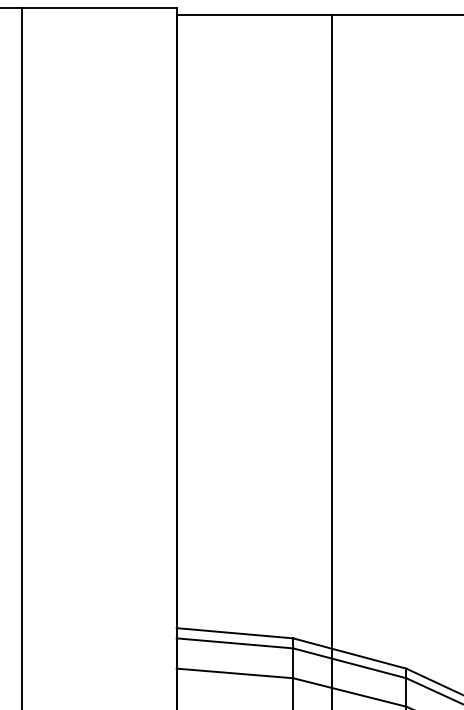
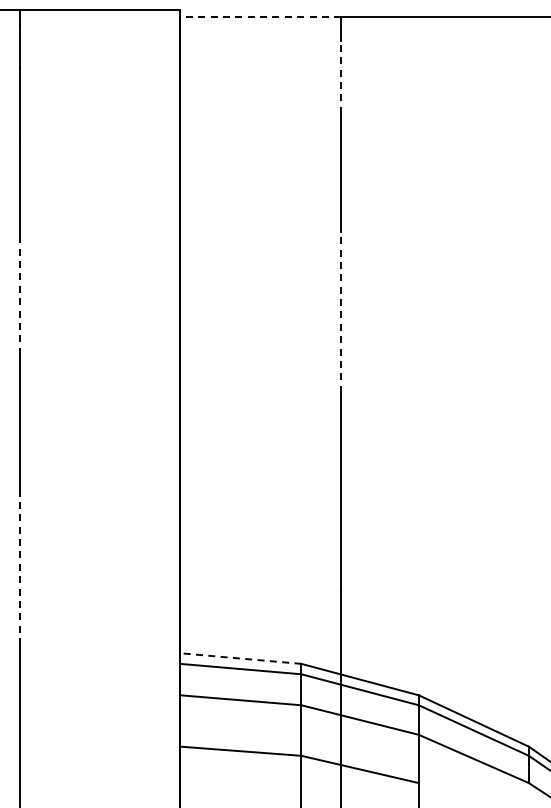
line: (253, 14) -> (260, 16), solid -> dashed
line: (331, 73) -> (341, 77), solid -> dashed
line: (21, 282) -> (19, 294), solid -> dashed
line: (331, 298) -> (341, 311), solid -> dashed
line: (21, 546) -> (19, 568), solid -> dashed
line: (234, 633) -> (240, 658), solid -> dashed

